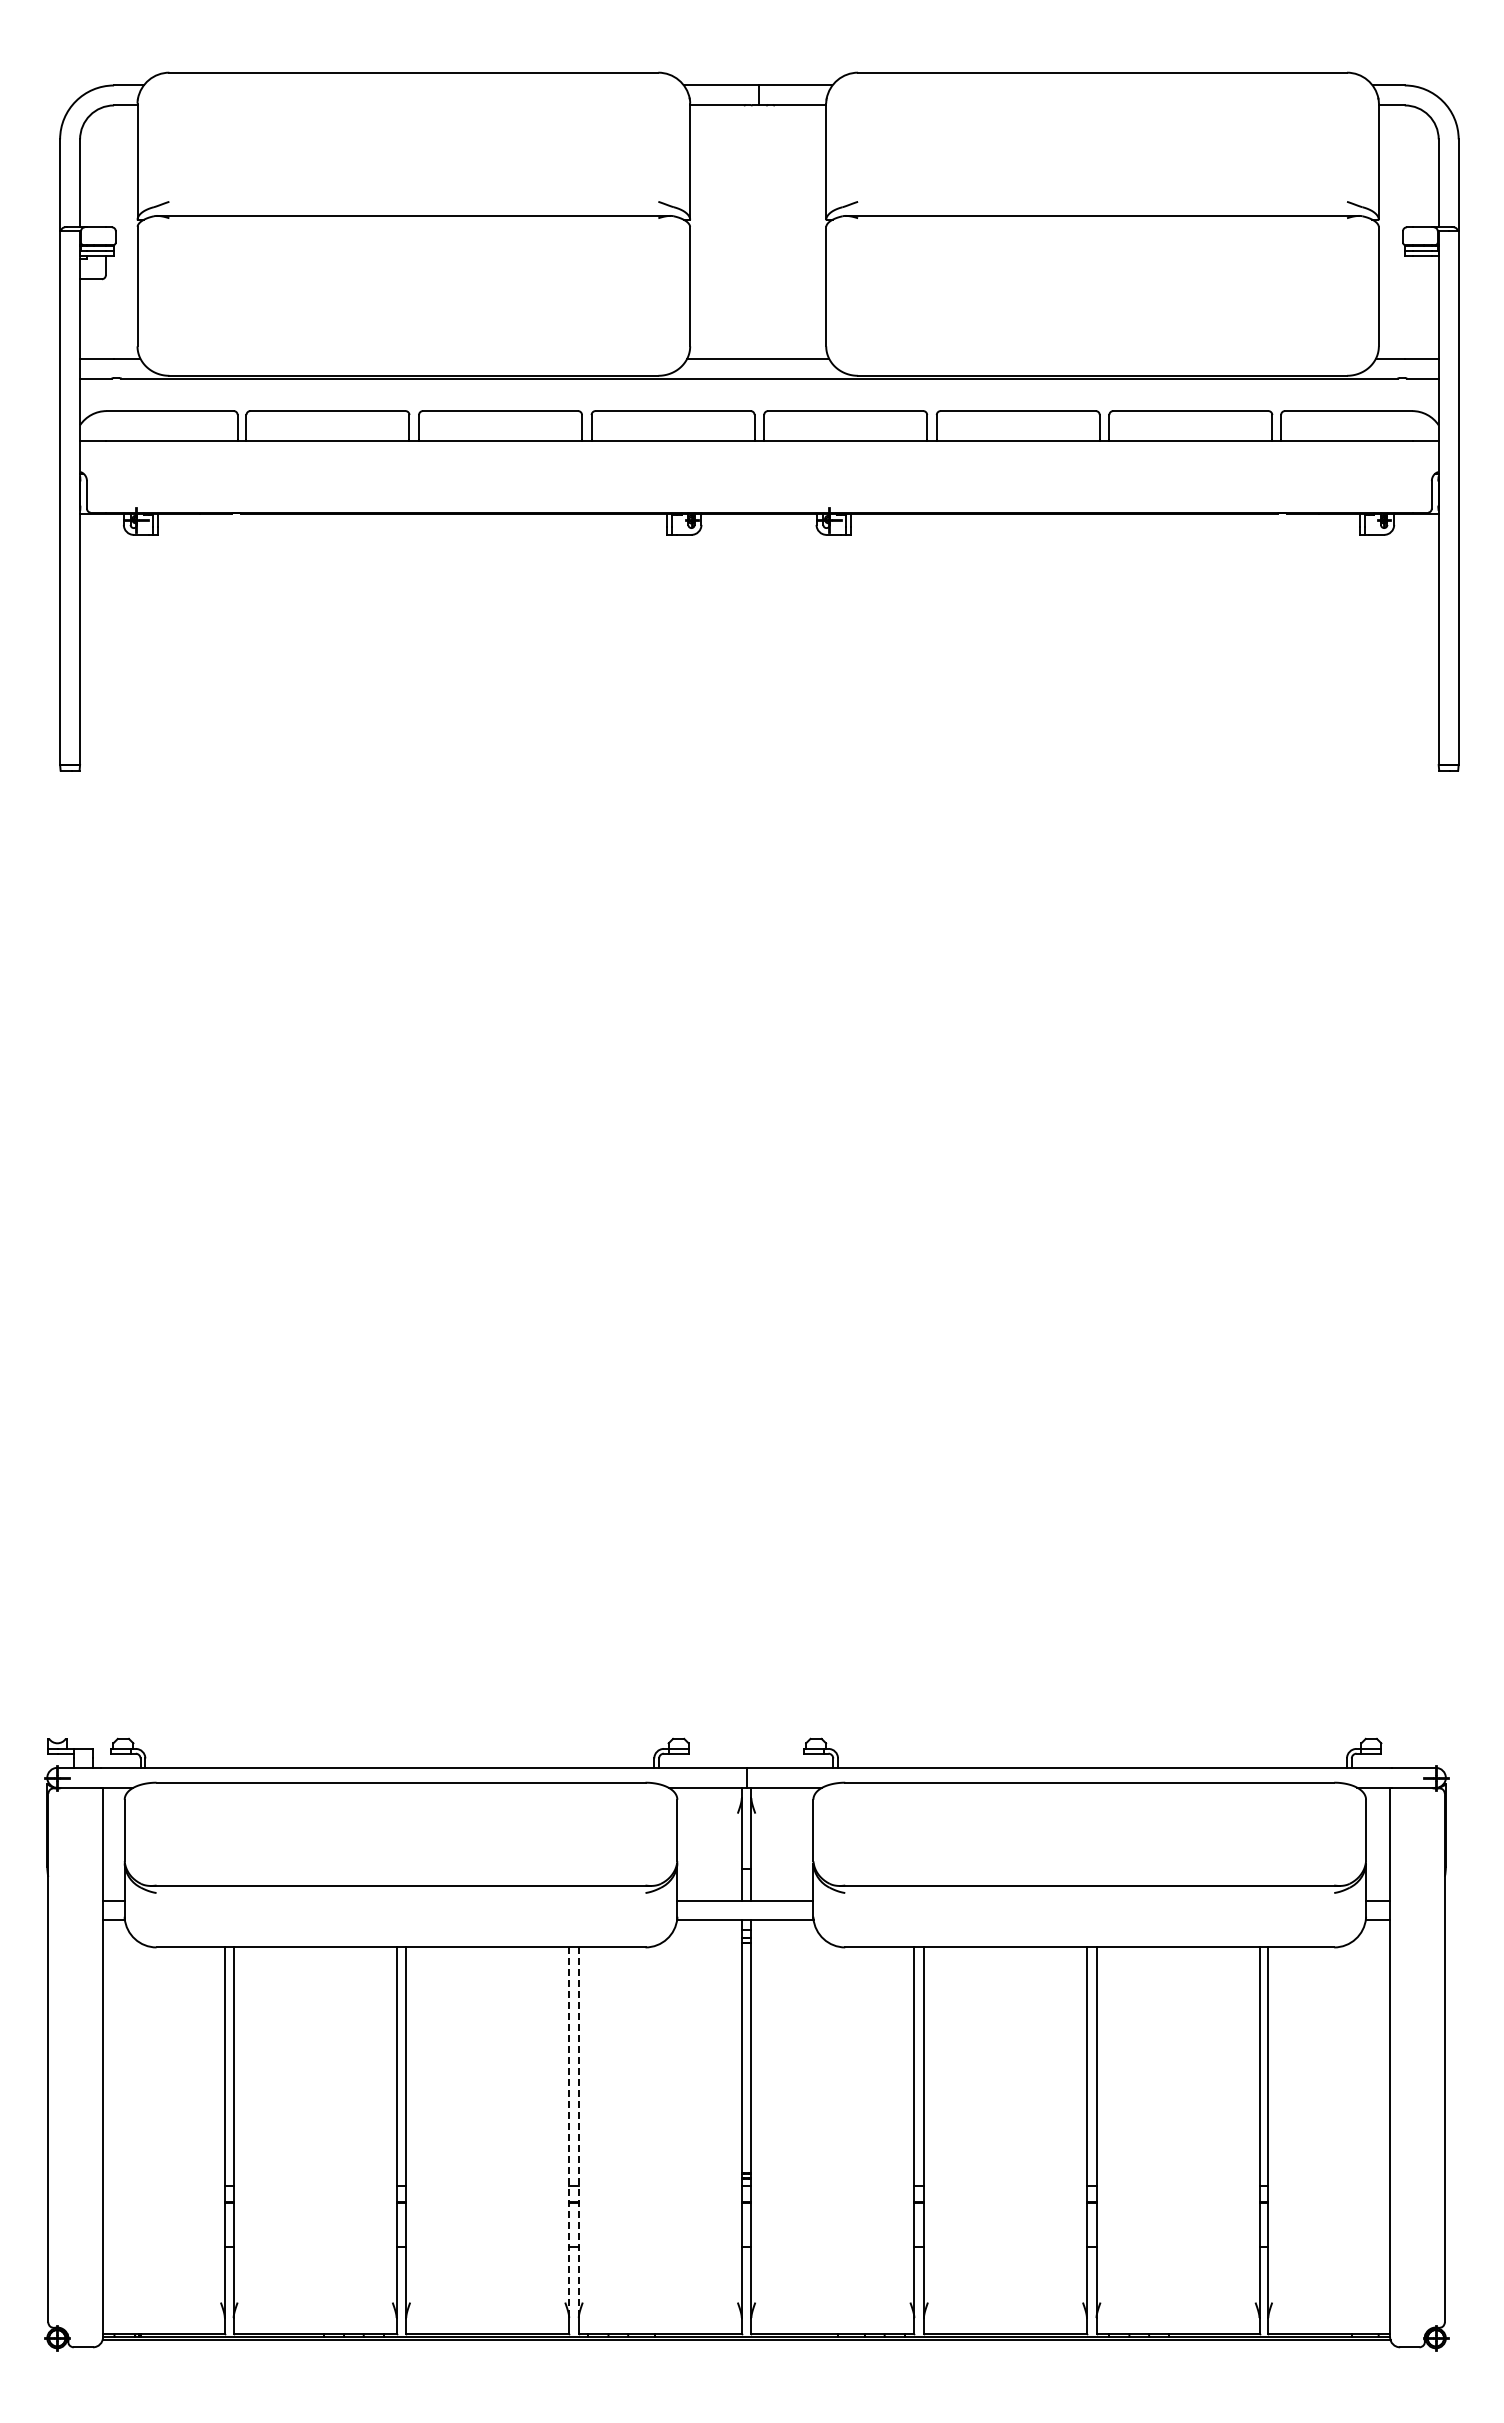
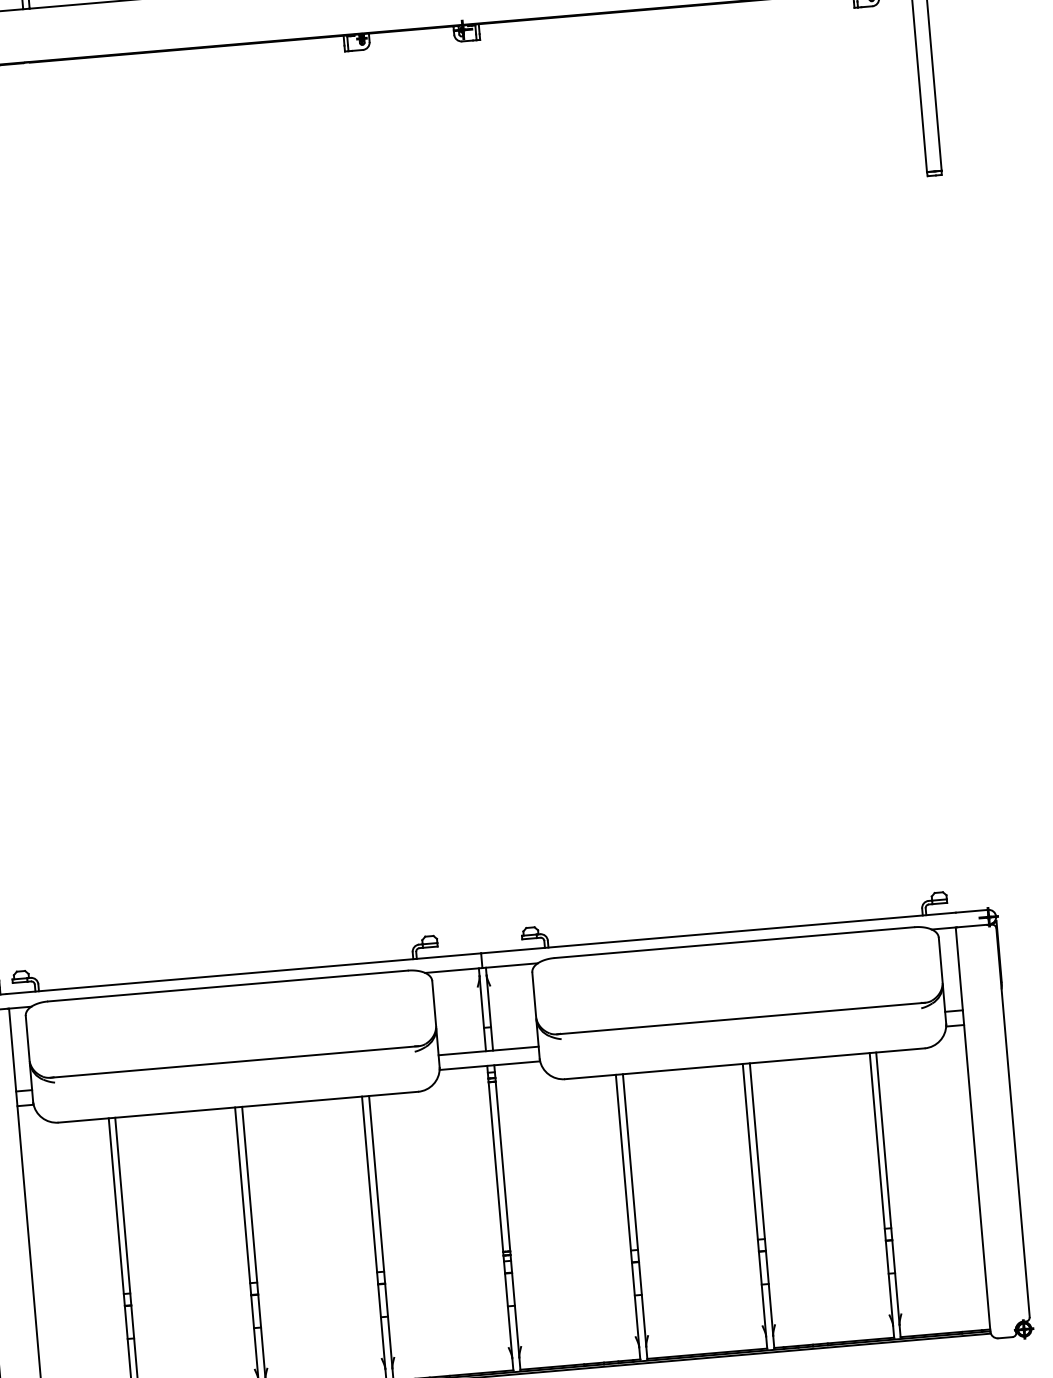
line: (569, 2133) -> (373, 1233), dashed -> solid
line: (578, 2133) -> (380, 1232), dashed -> solid

